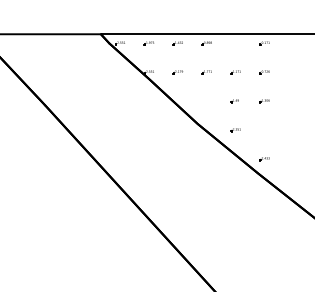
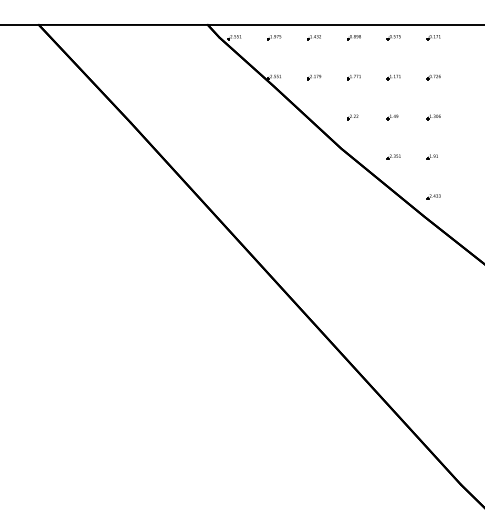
part: (235, 43) -> (393, 37), added
part: (205, 101) -> (352, 117), added
part: (263, 129) -> (431, 156), added

